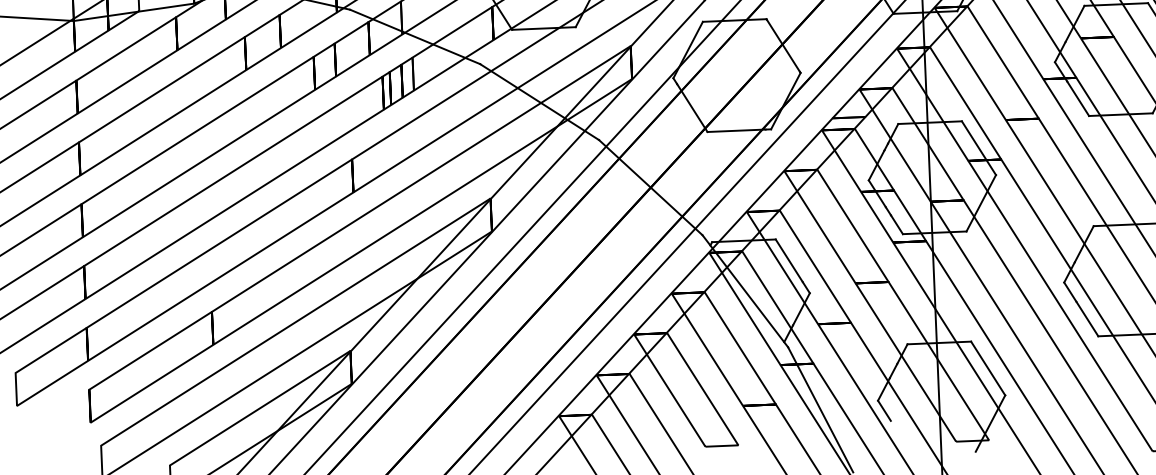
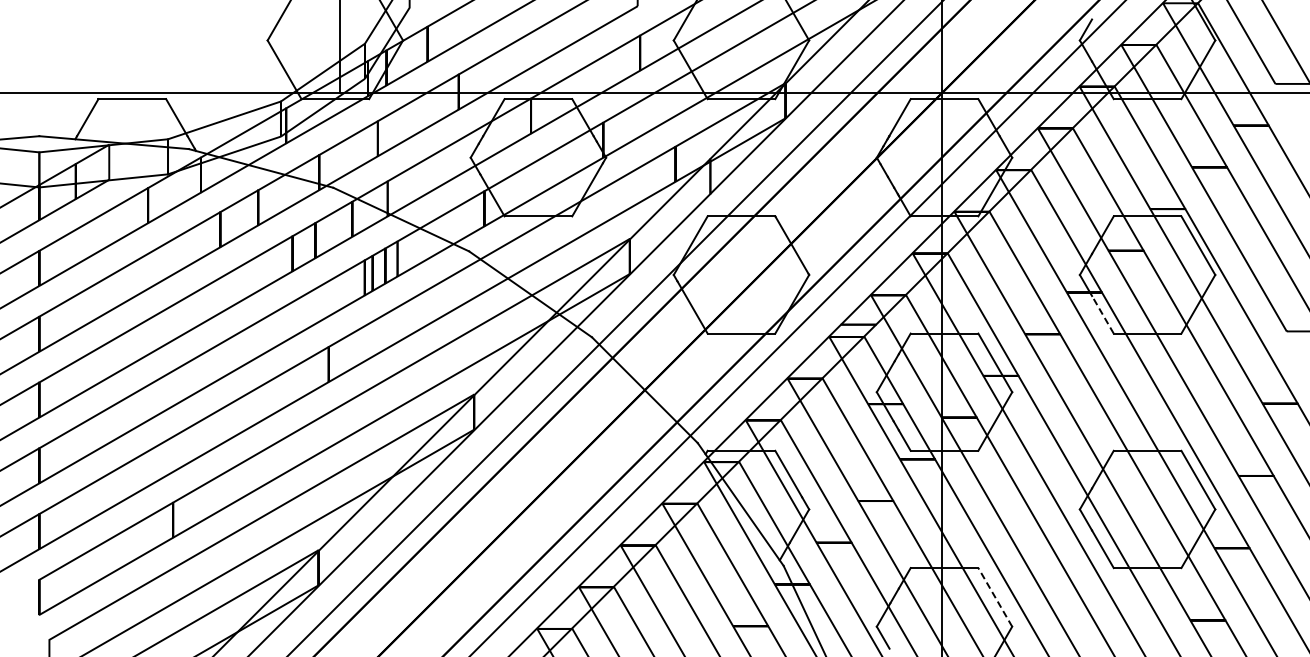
line: (1077, 98) -> (1102, 314), solid -> dashed
line: (988, 368) -> (995, 597), solid -> dashed

